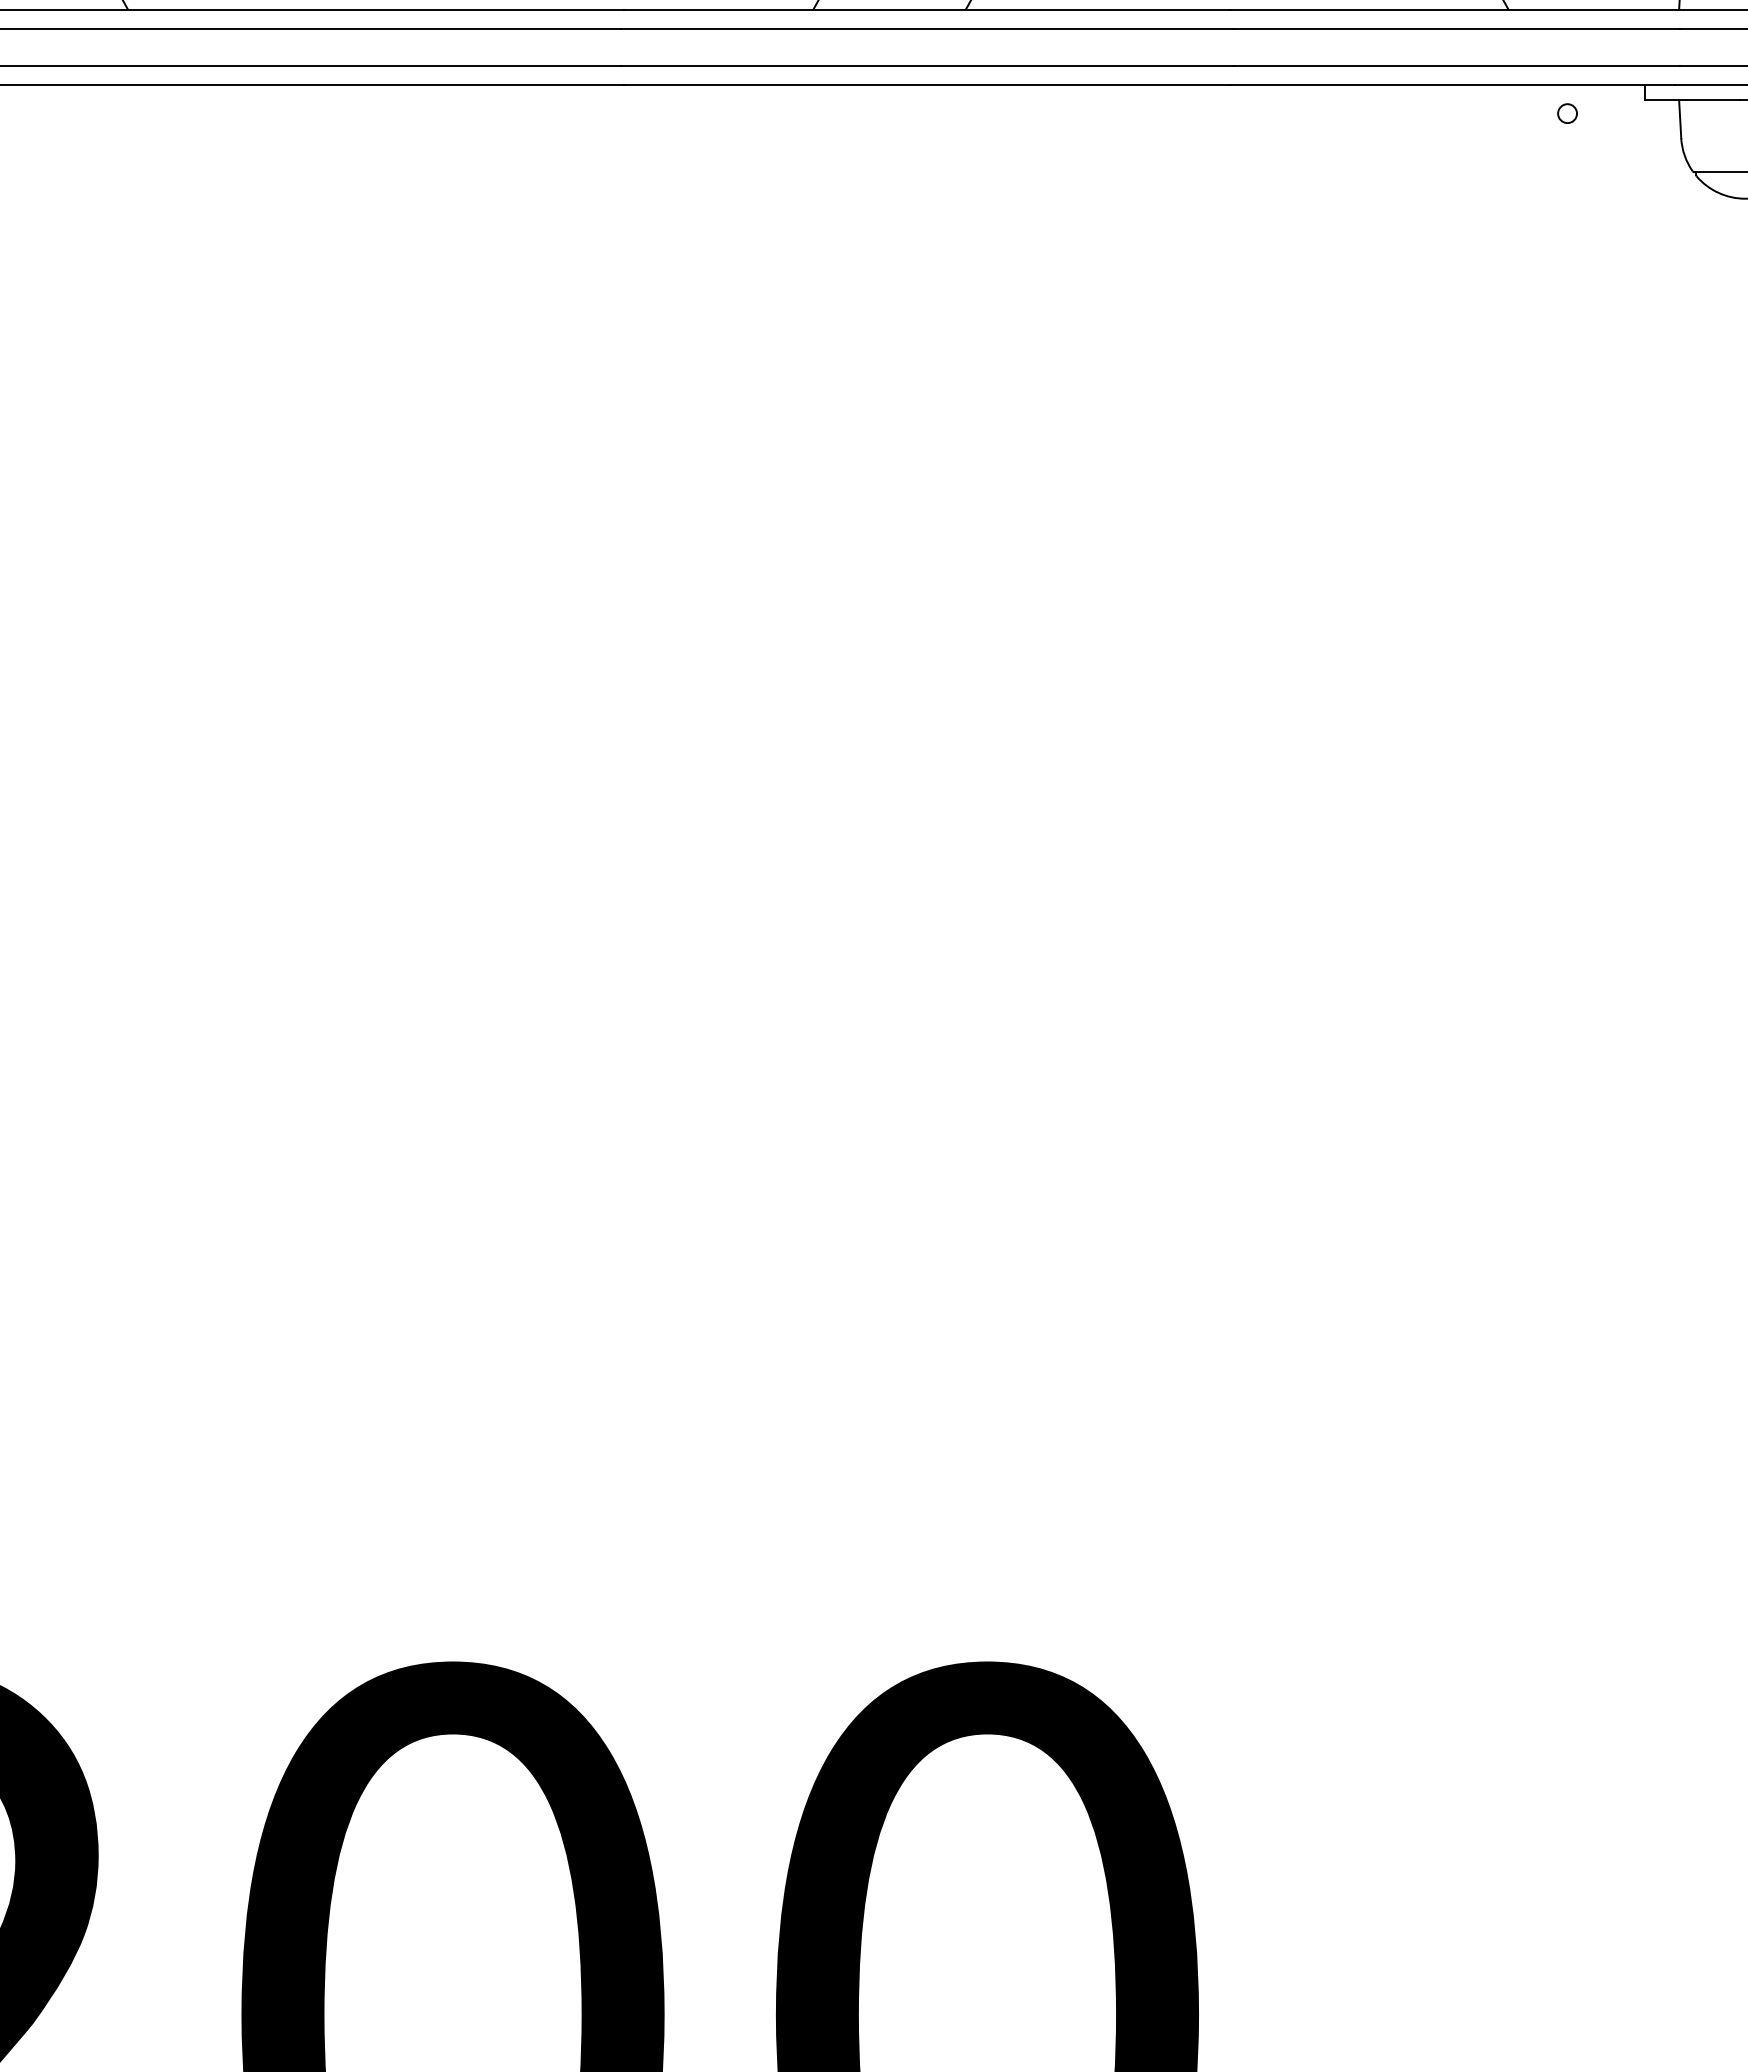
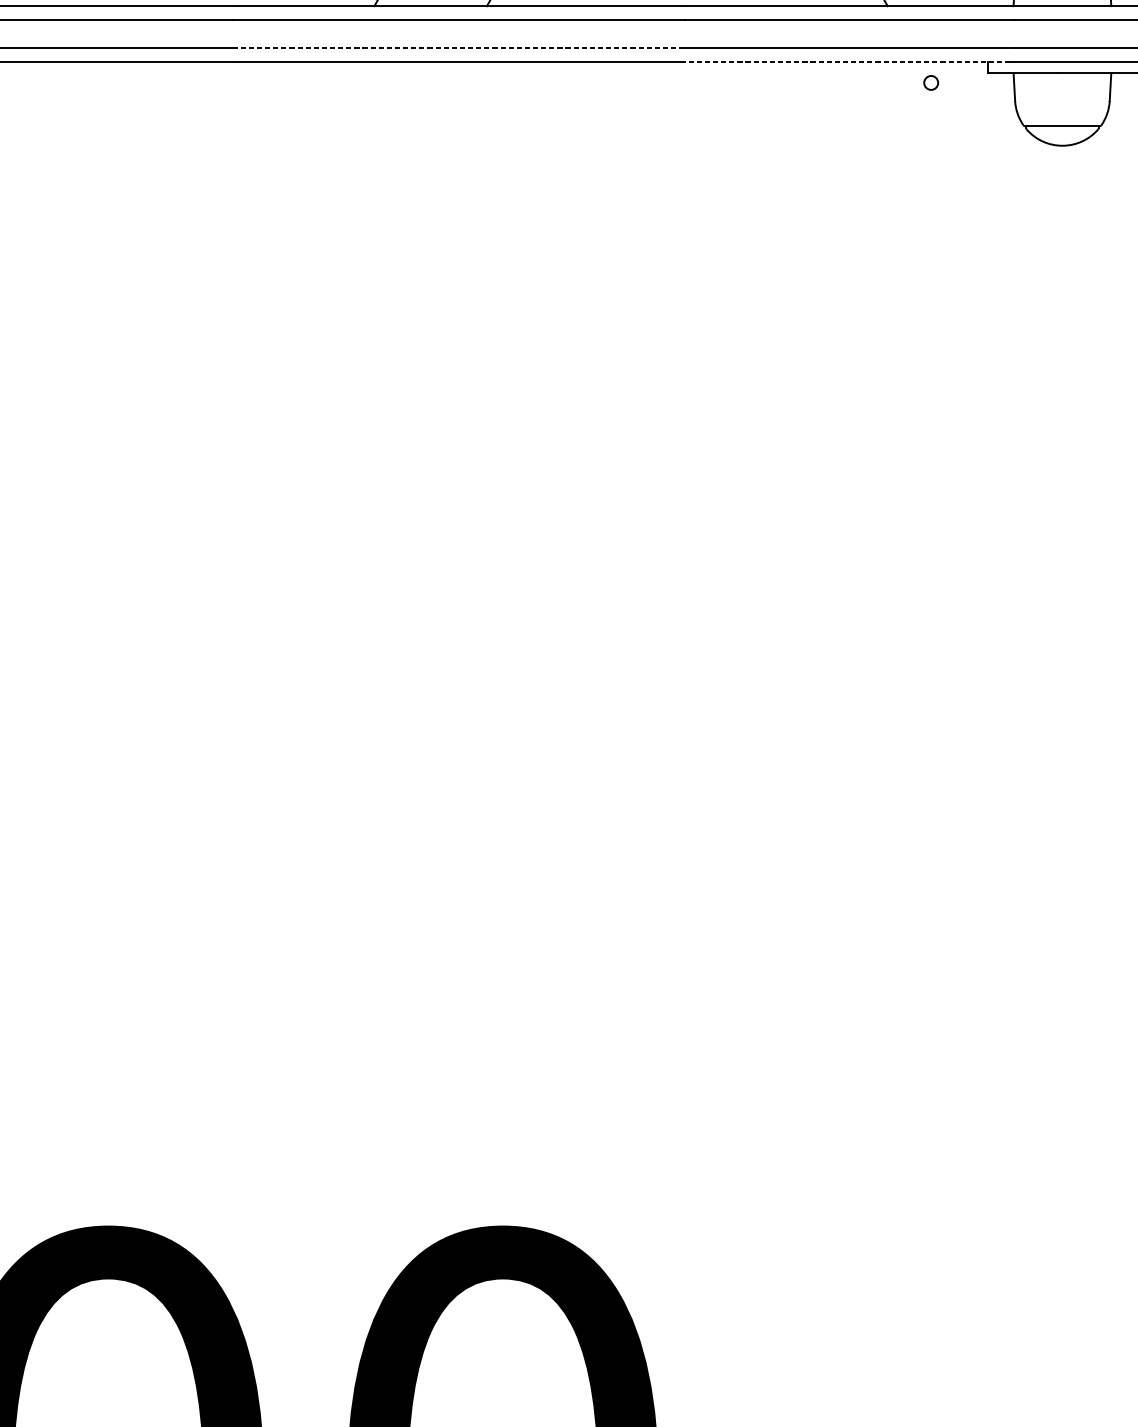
line: (927, 66) -> (458, 48), solid -> dashed
line: (1452, 85) -> (846, 62), solid -> dashed

